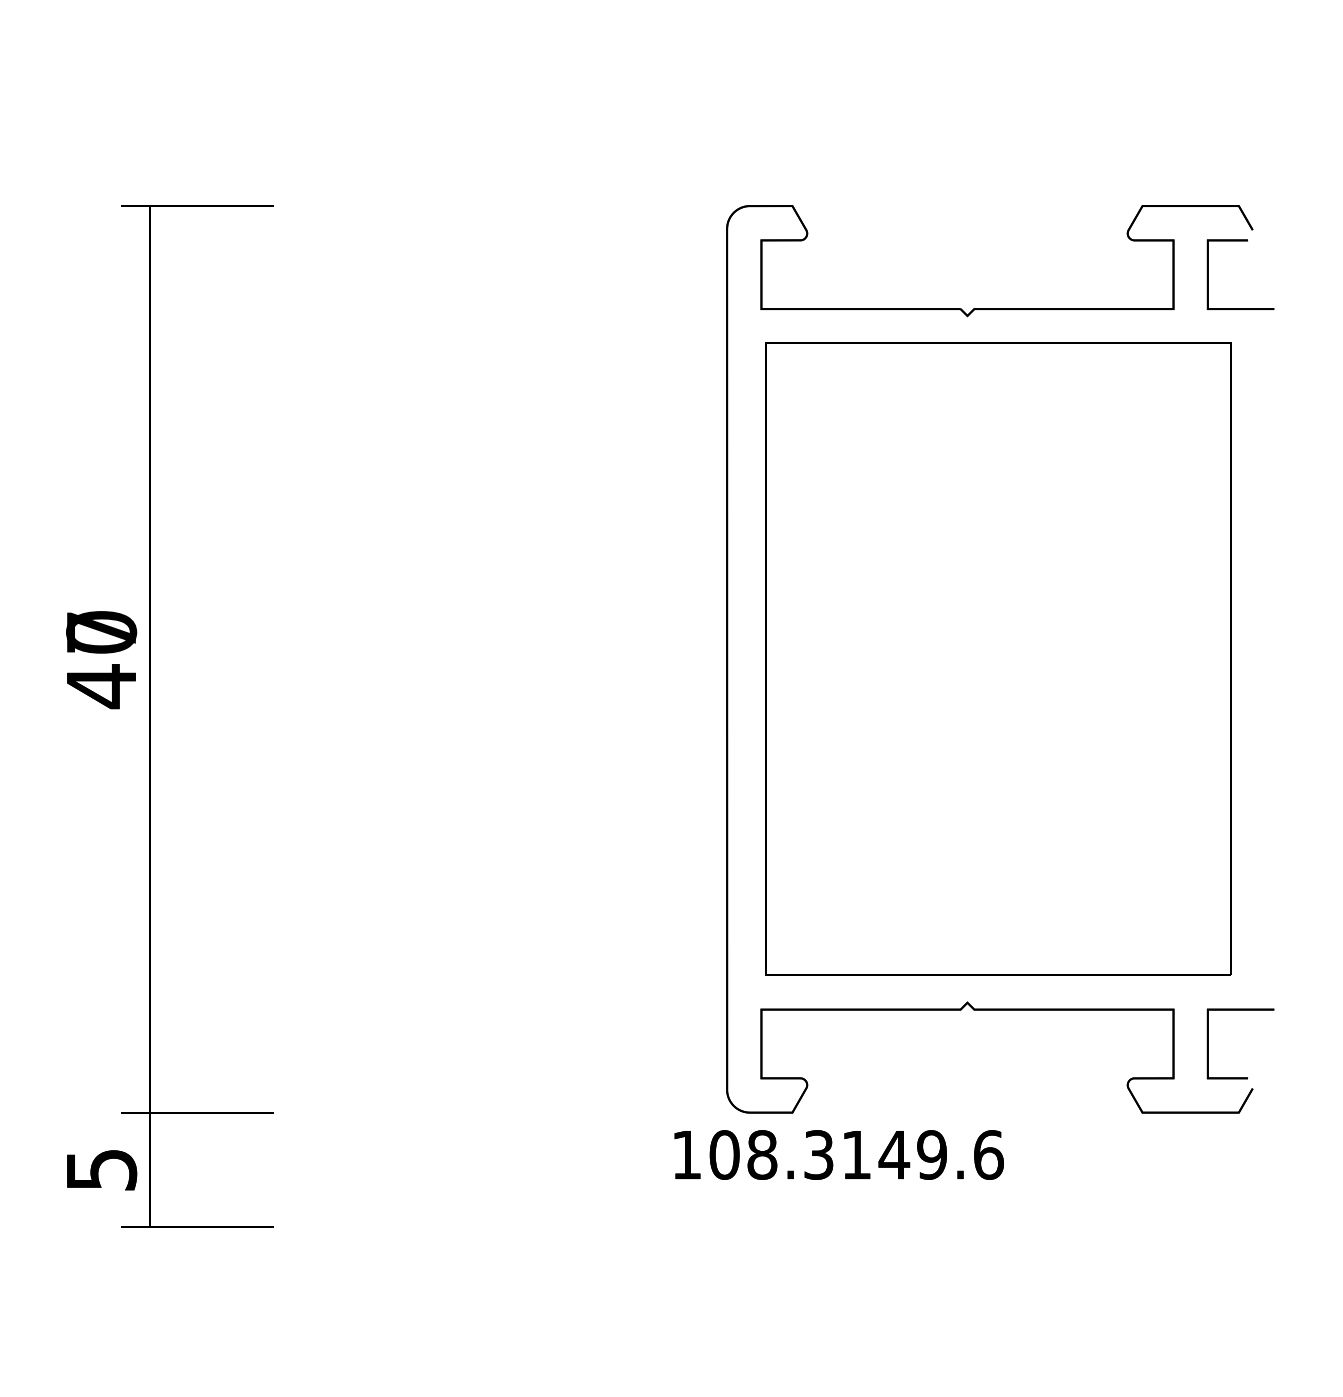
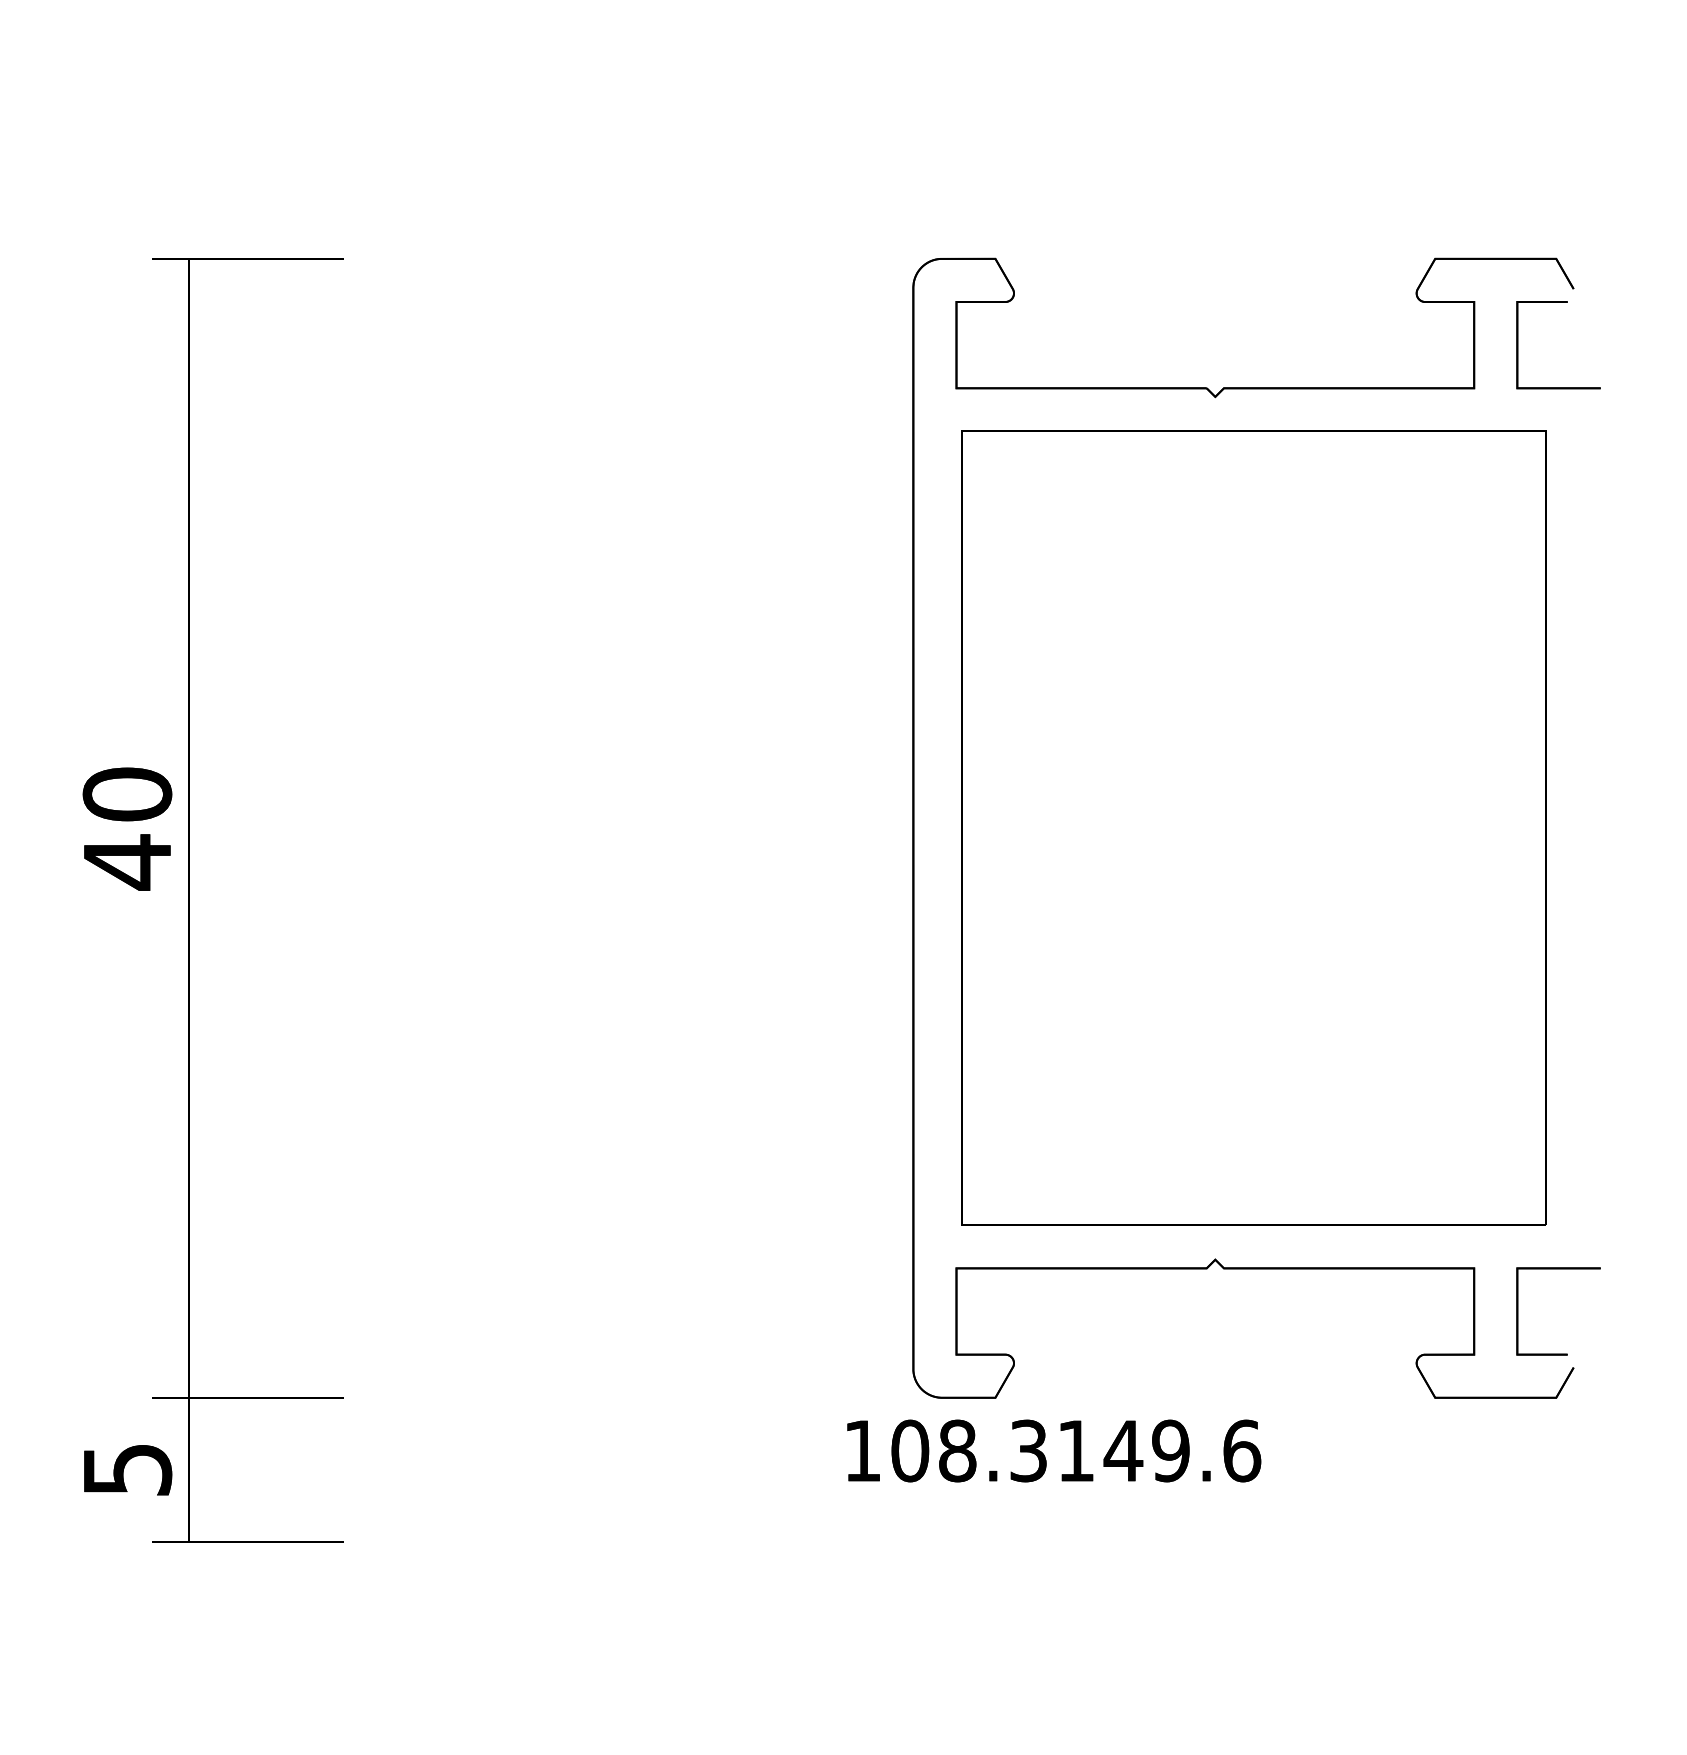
text: (101, 632) -> (127, 794), 47 -> 40

